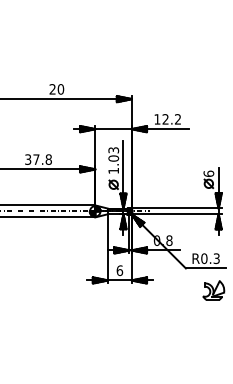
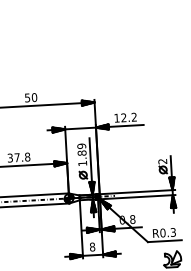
text: (52, 89) -> (27, 98), 20 -> 50
text: (113, 154) -> (81, 149), 1.03 -> 1.89
text: (208, 173) -> (162, 161), 6 -> 2
text: (119, 270) -> (92, 246), 6 -> 8

